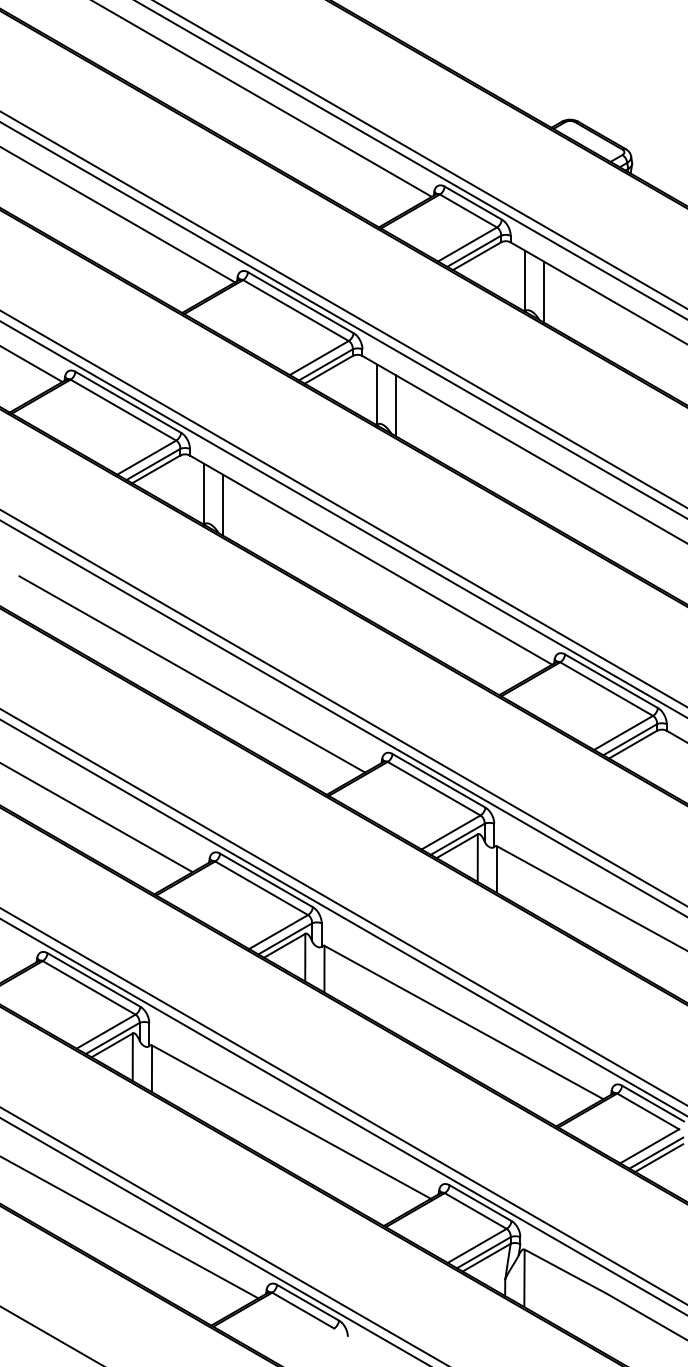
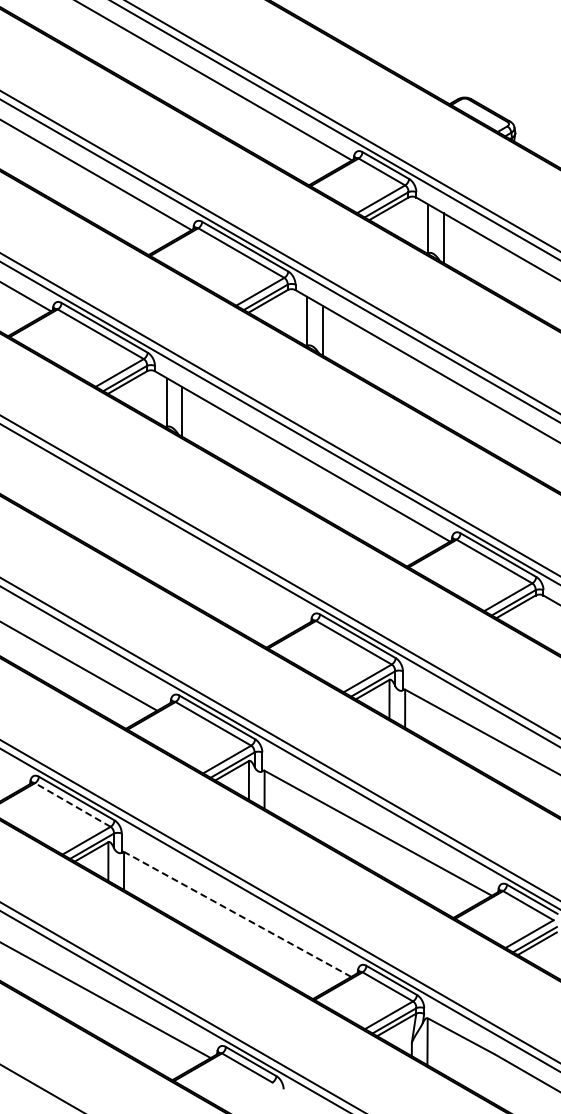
line: (191, 674) -> (156, 549), removed
line: (88, 988) -> (72, 805), solid -> dashed
line: (291, 1122) -> (237, 914), solid -> dashed

